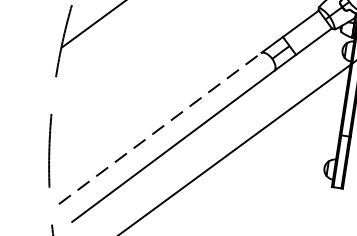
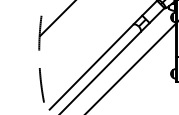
line: (160, 129) -> (91, 67), dashed -> solid

